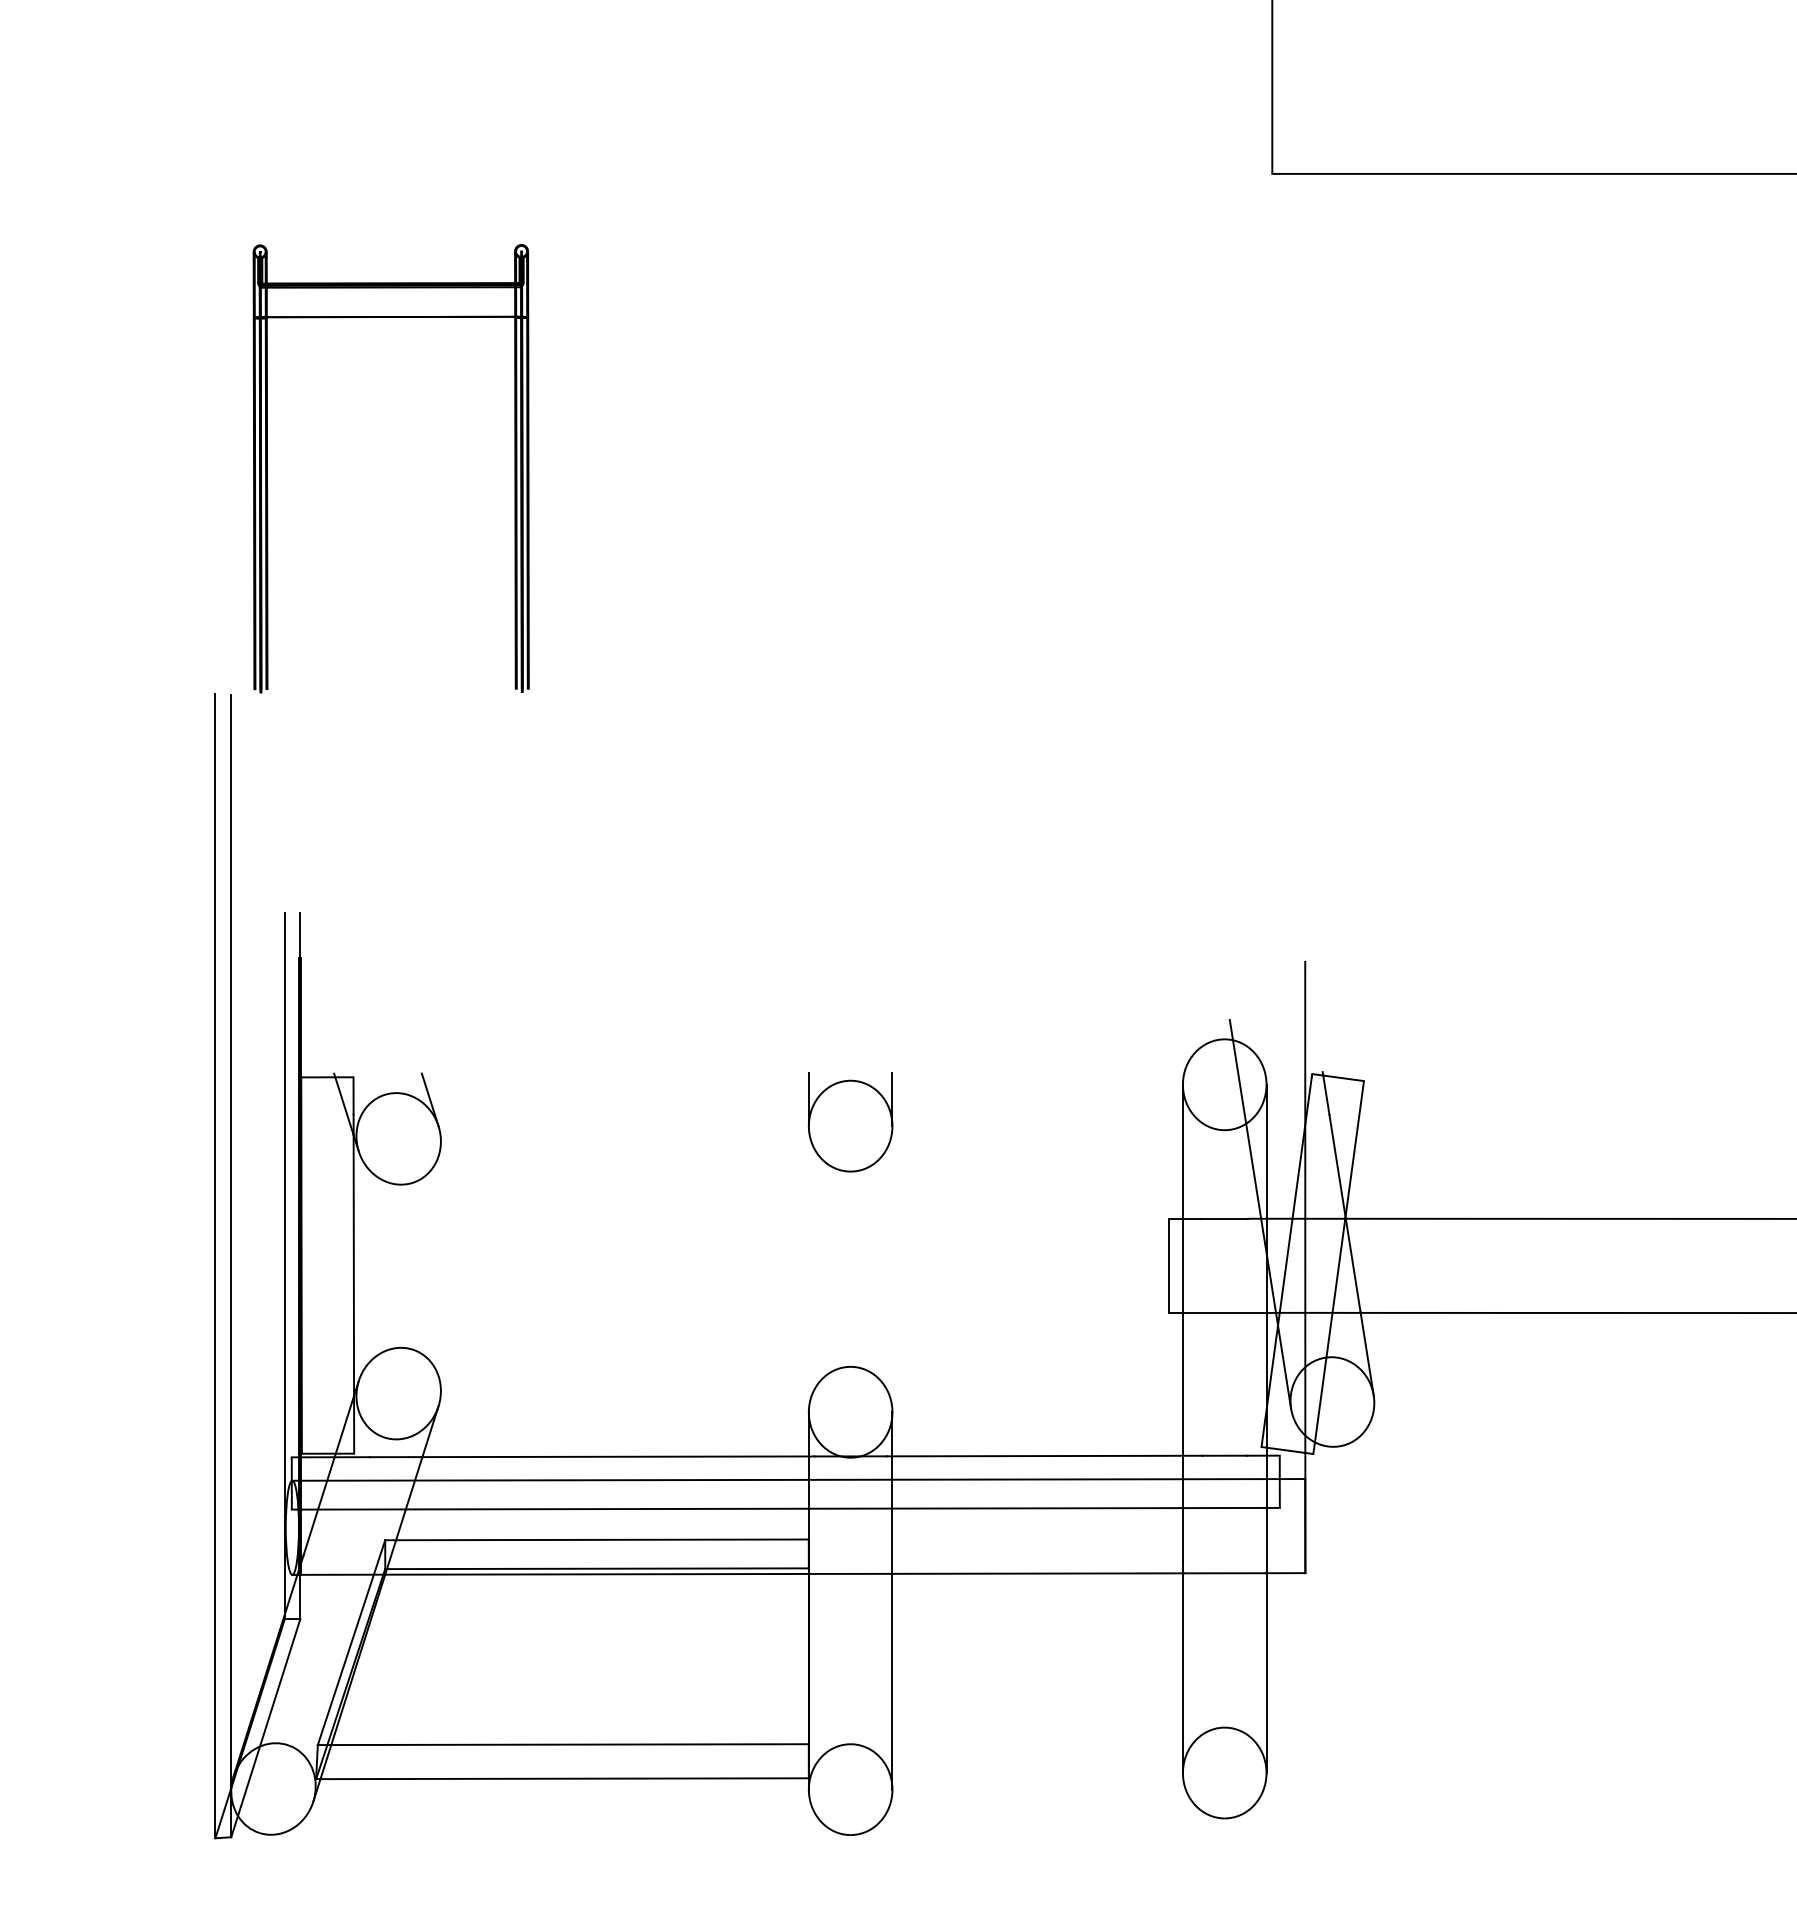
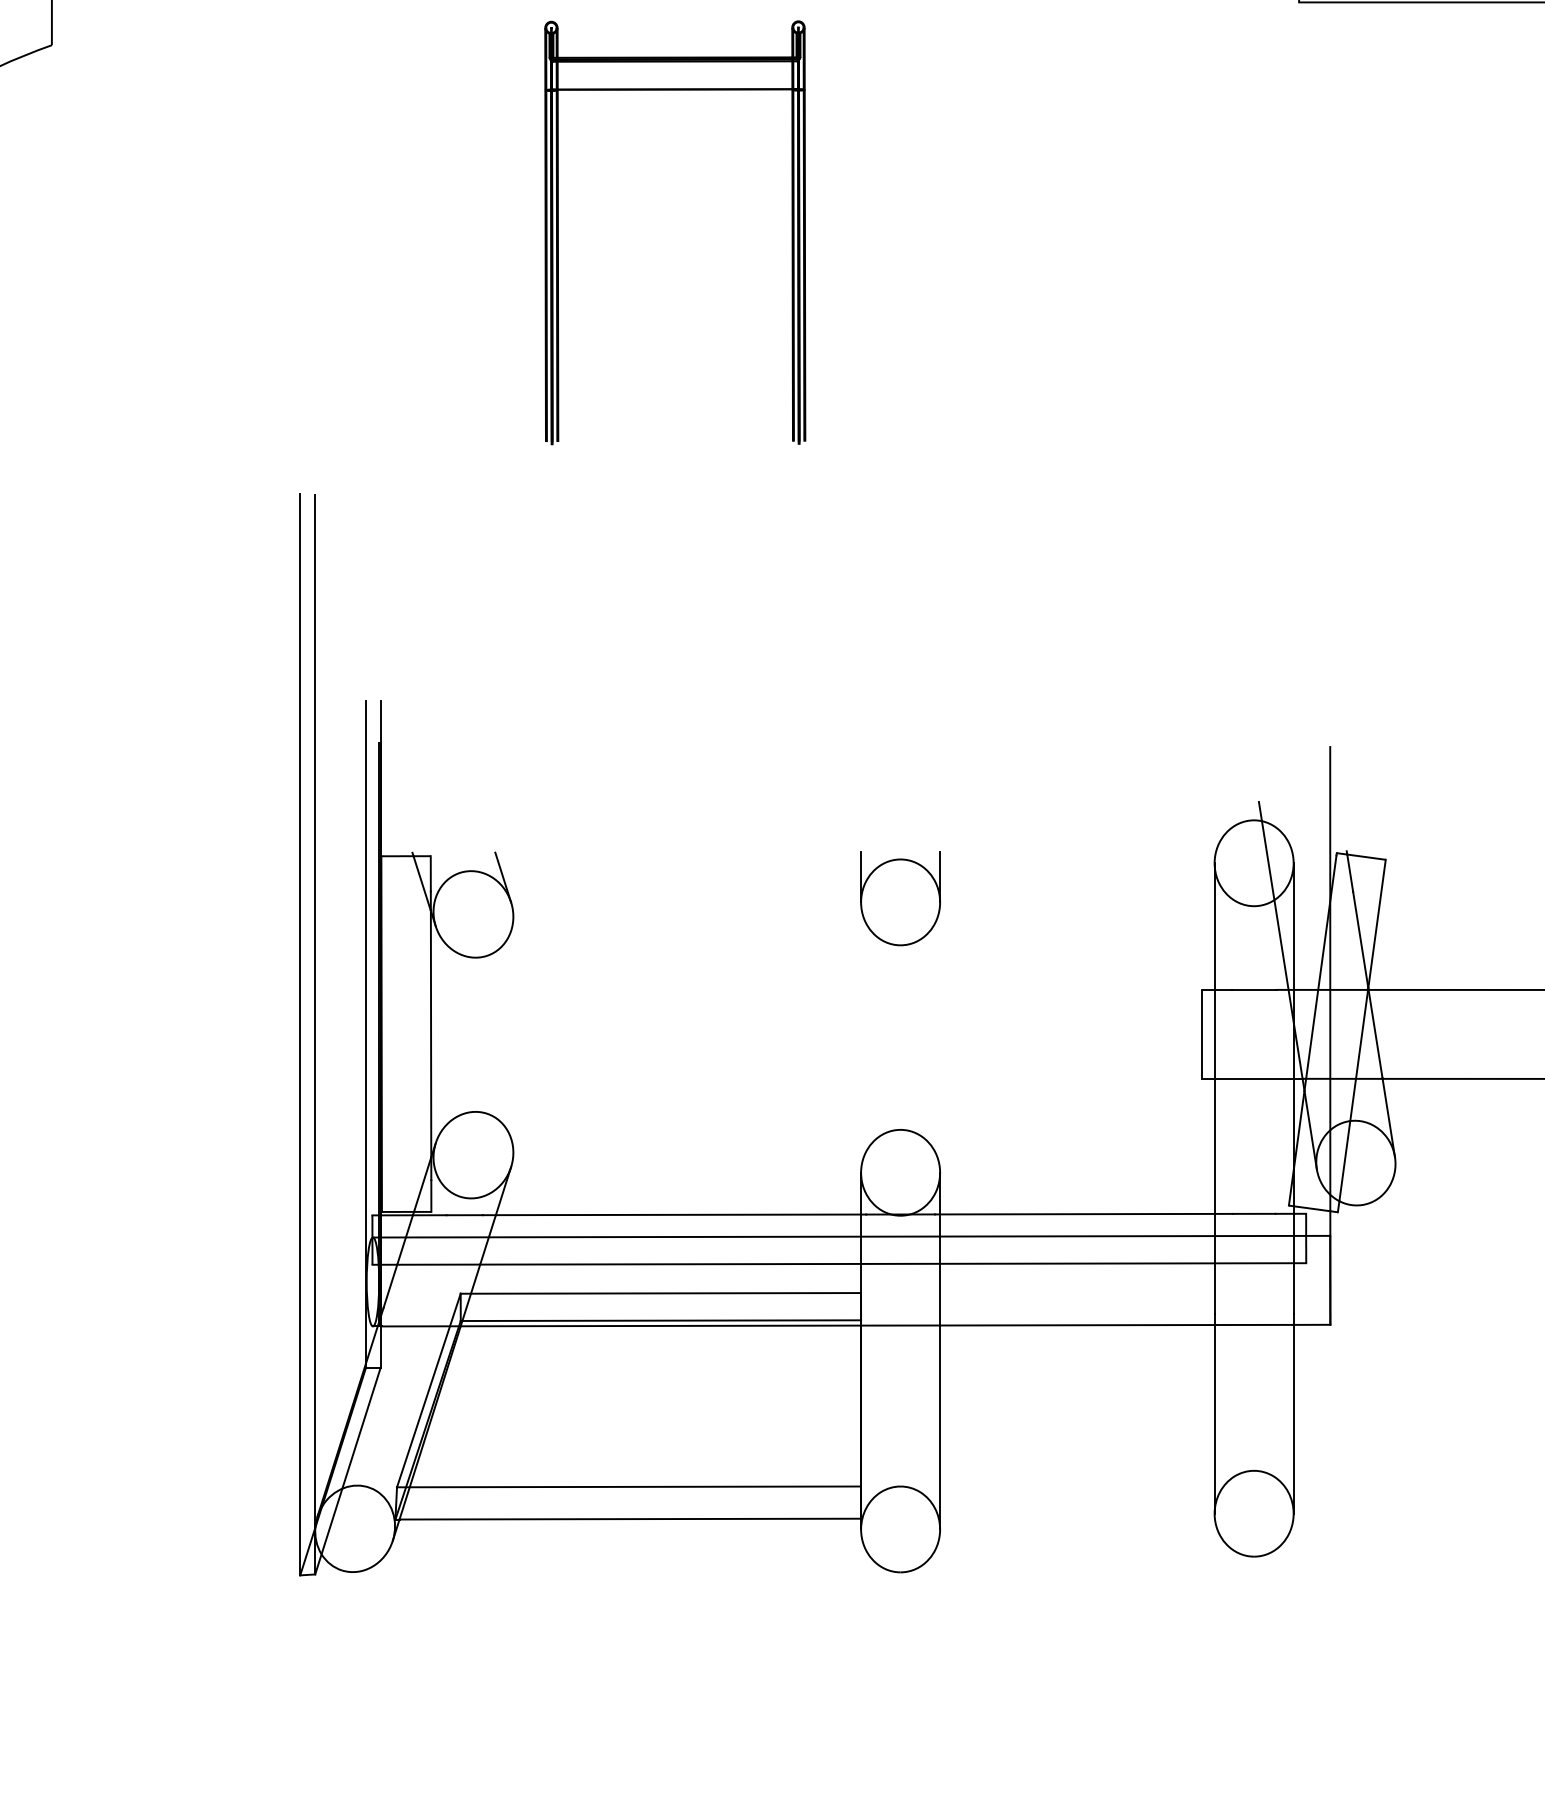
part: (267, 468) -> (558, 232), moved

